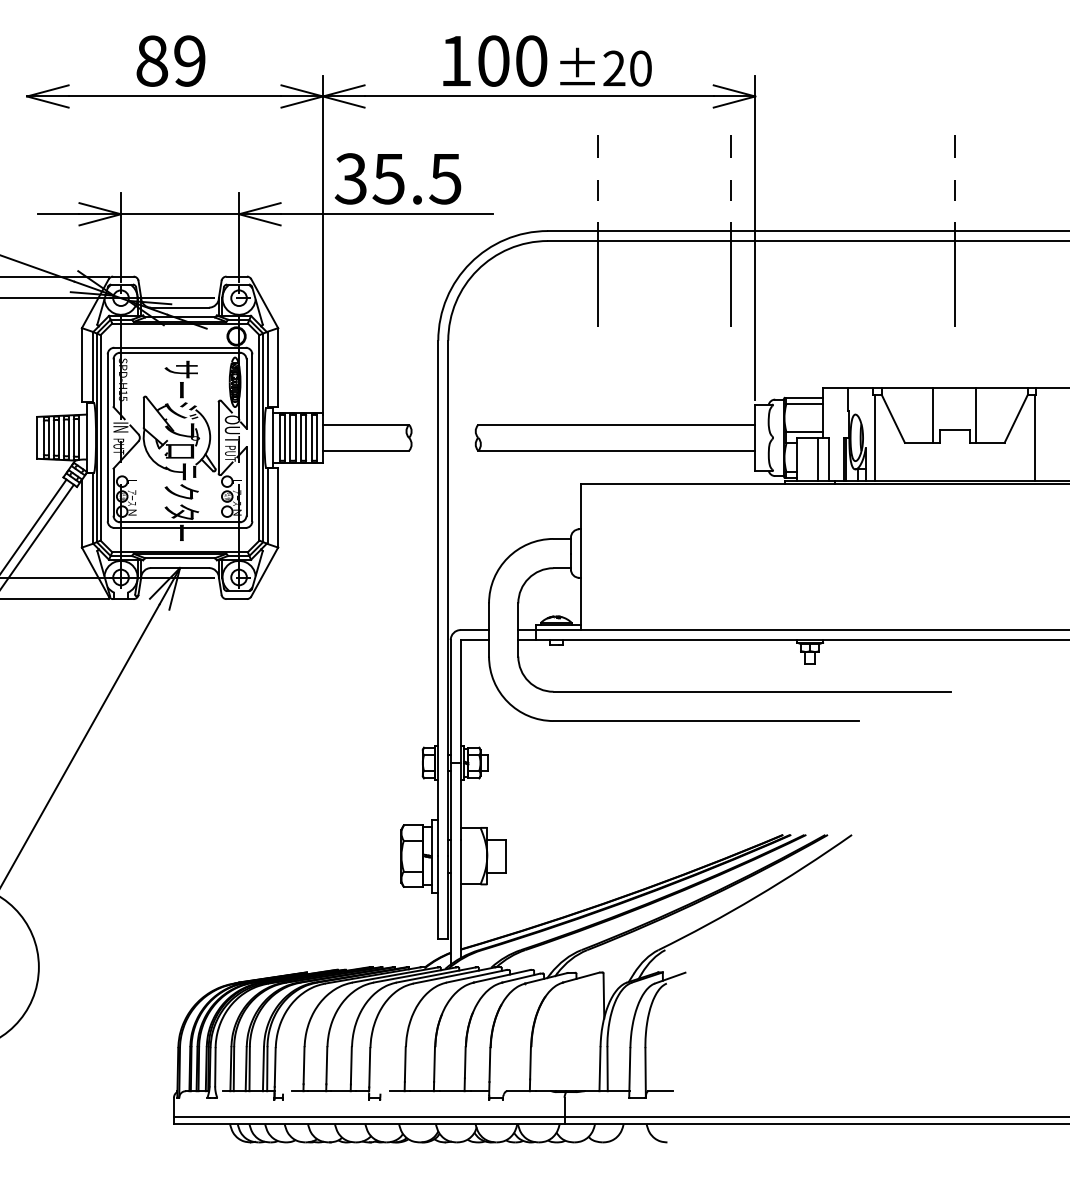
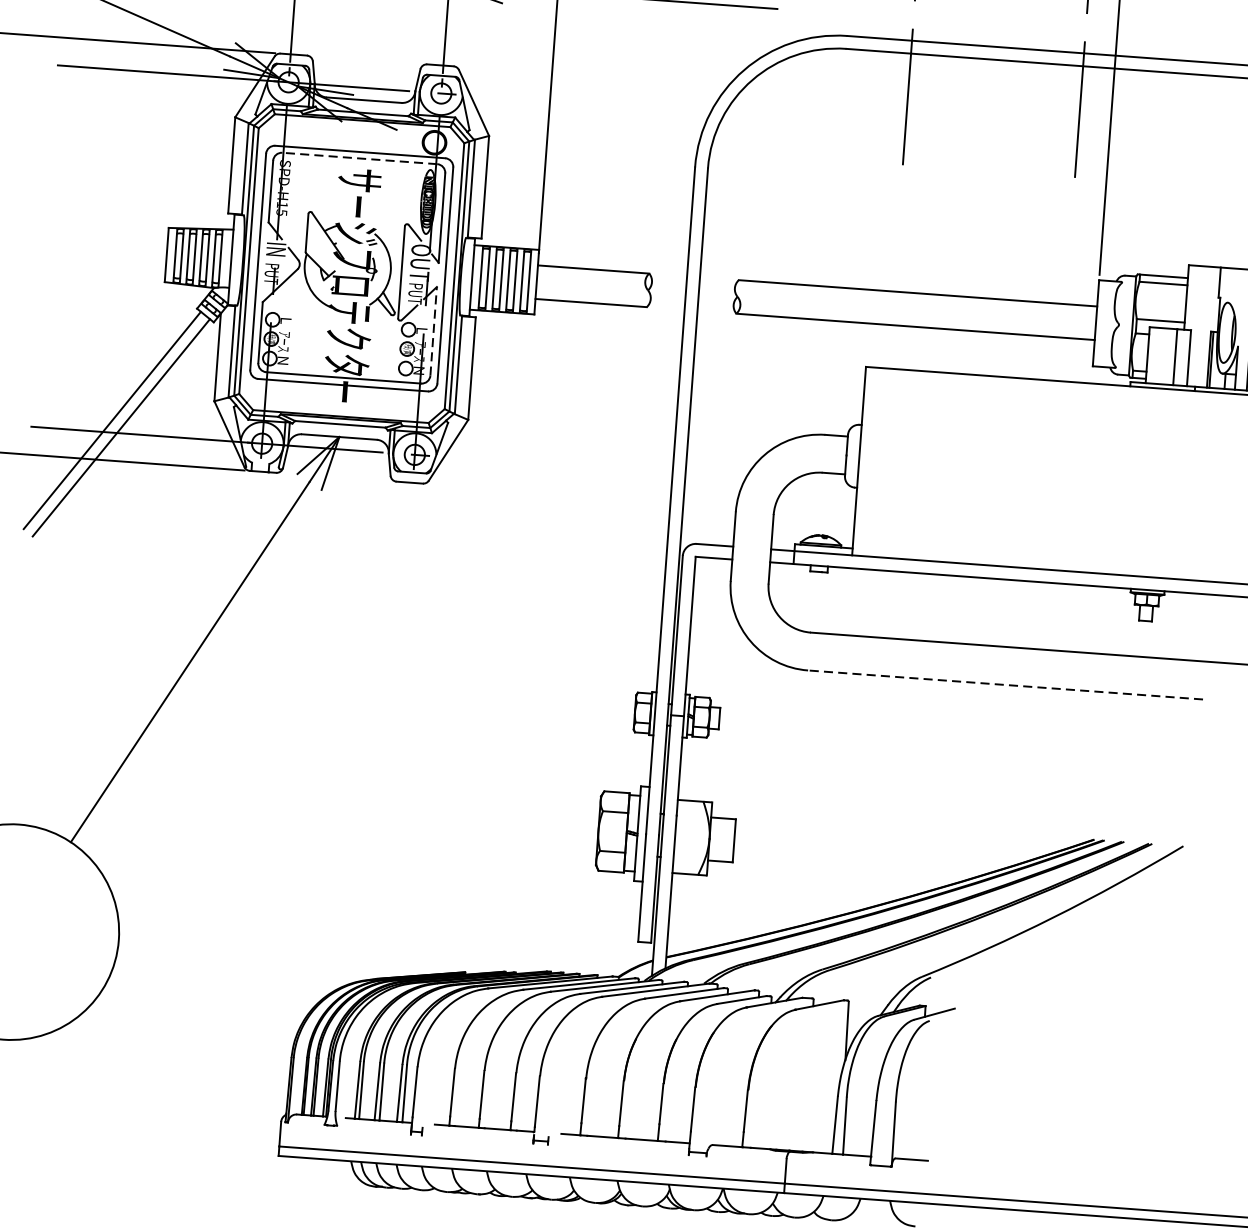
line: (180, 352) -> (360, 158), solid -> dashed
line: (246, 480) -> (433, 330), solid -> dashed
line: (706, 721) -> (1005, 685), solid -> dashed

